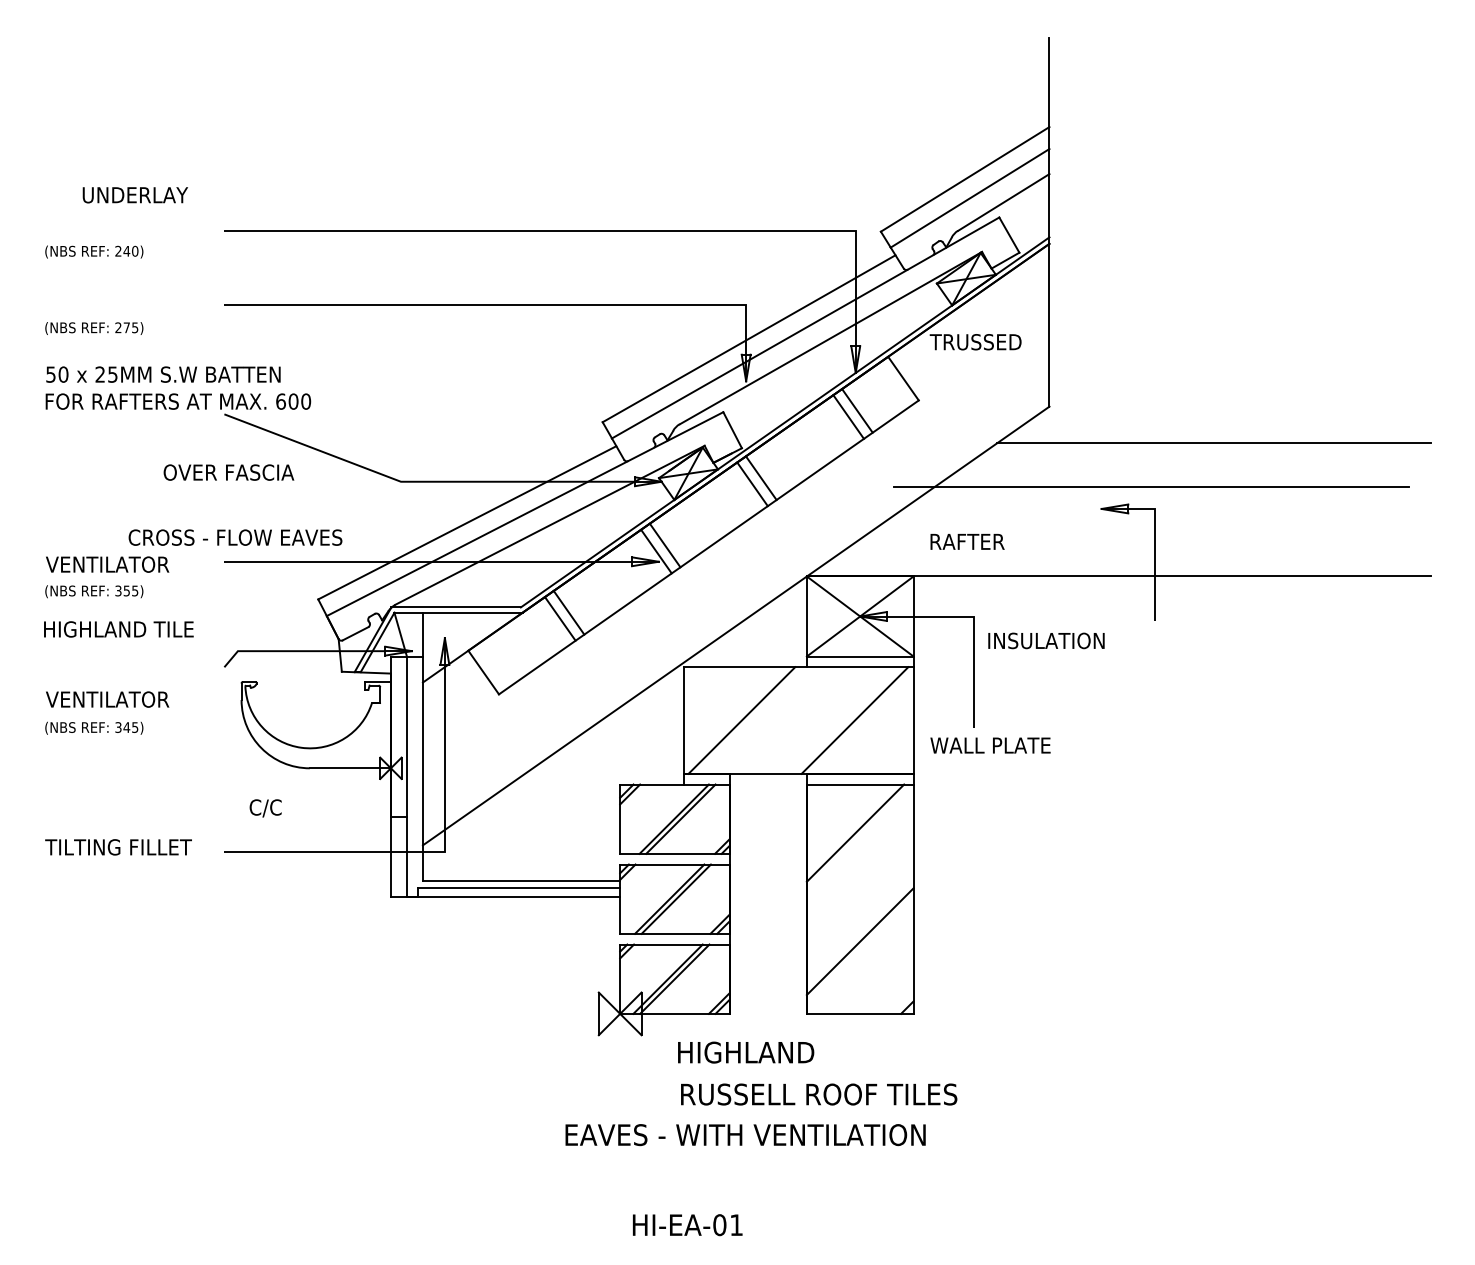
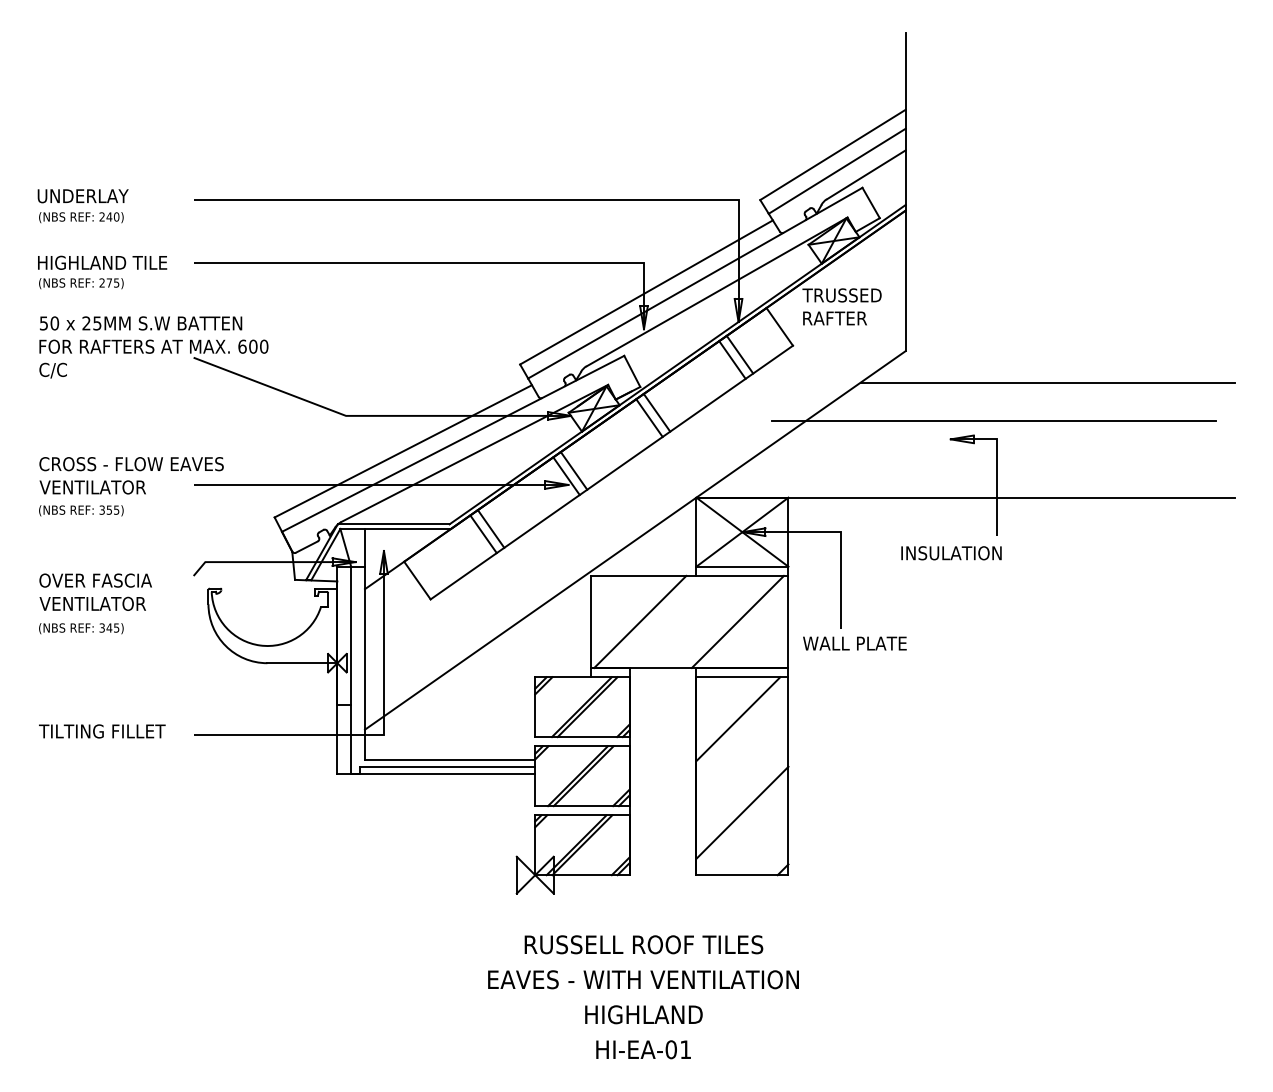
text: (134, 195) -> (82, 196), moved
text: (228, 472) -> (95, 580), moved
text: (235, 537) -> (131, 464), moved
text: (967, 541) -> (835, 318), moved
text: (118, 629) -> (102, 262), moved
text: (1046, 640) -> (951, 552), moved
text: (265, 808) -> (53, 370), moved
text: (746, 1052) -> (644, 1014), moved
text: (819, 1094) -> (644, 944), moved
text: (687, 1225) -> (643, 1050), moved

